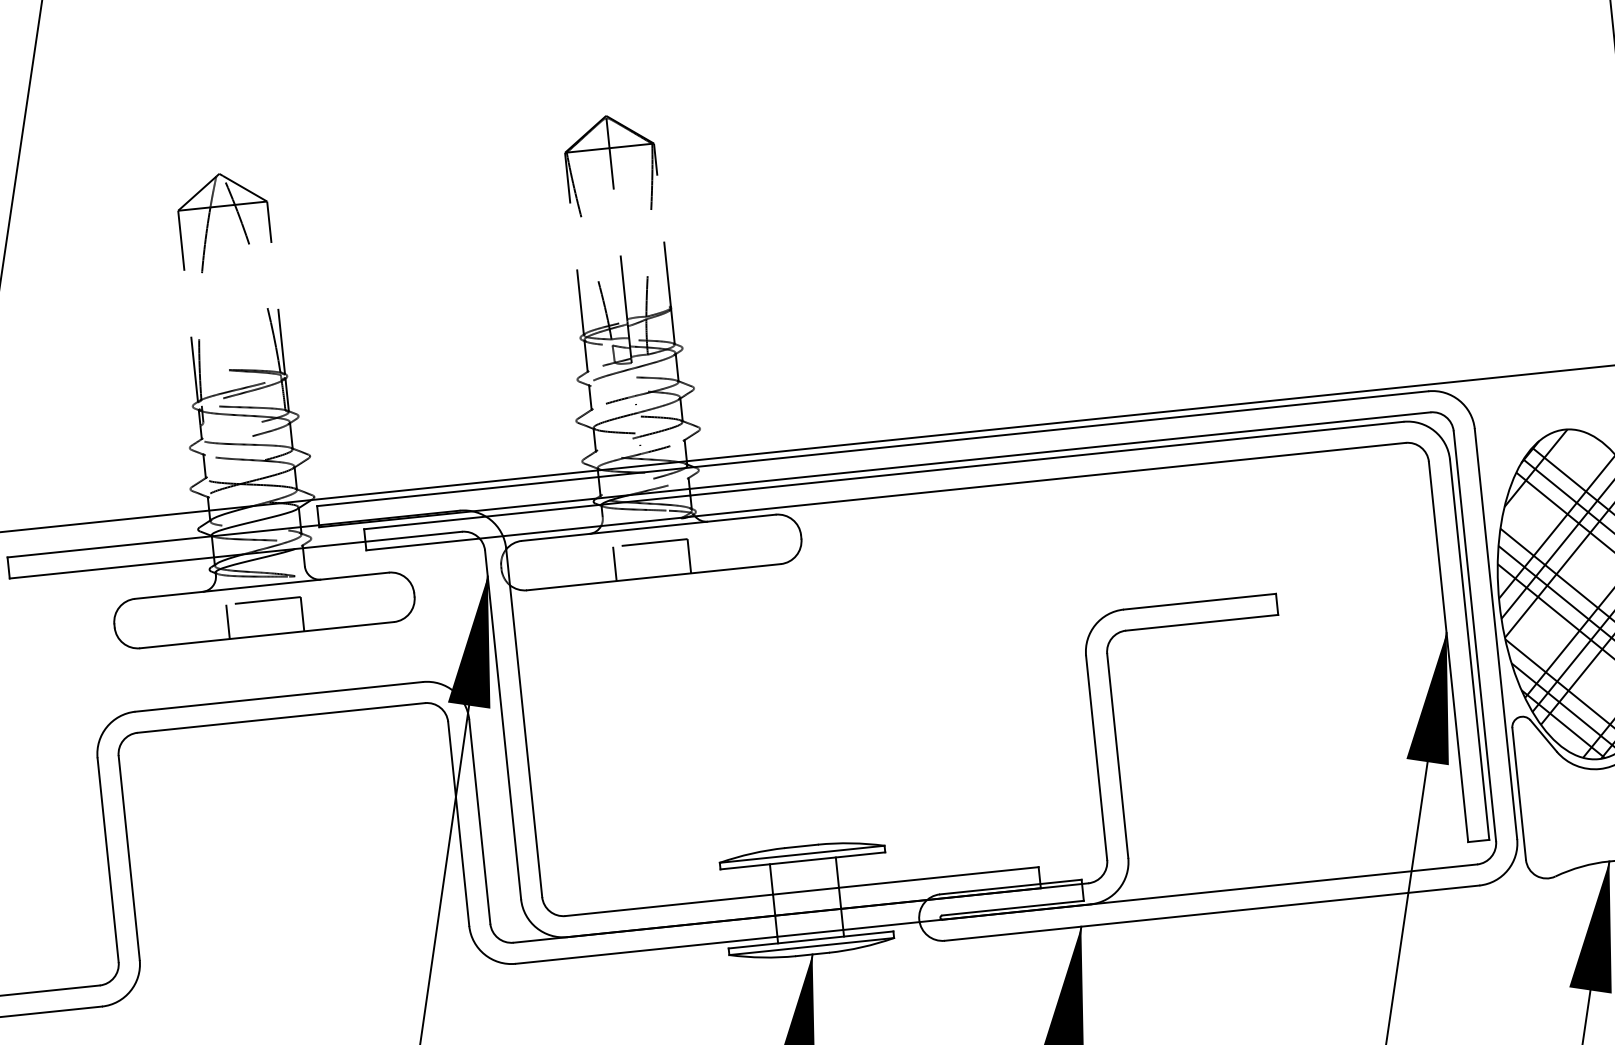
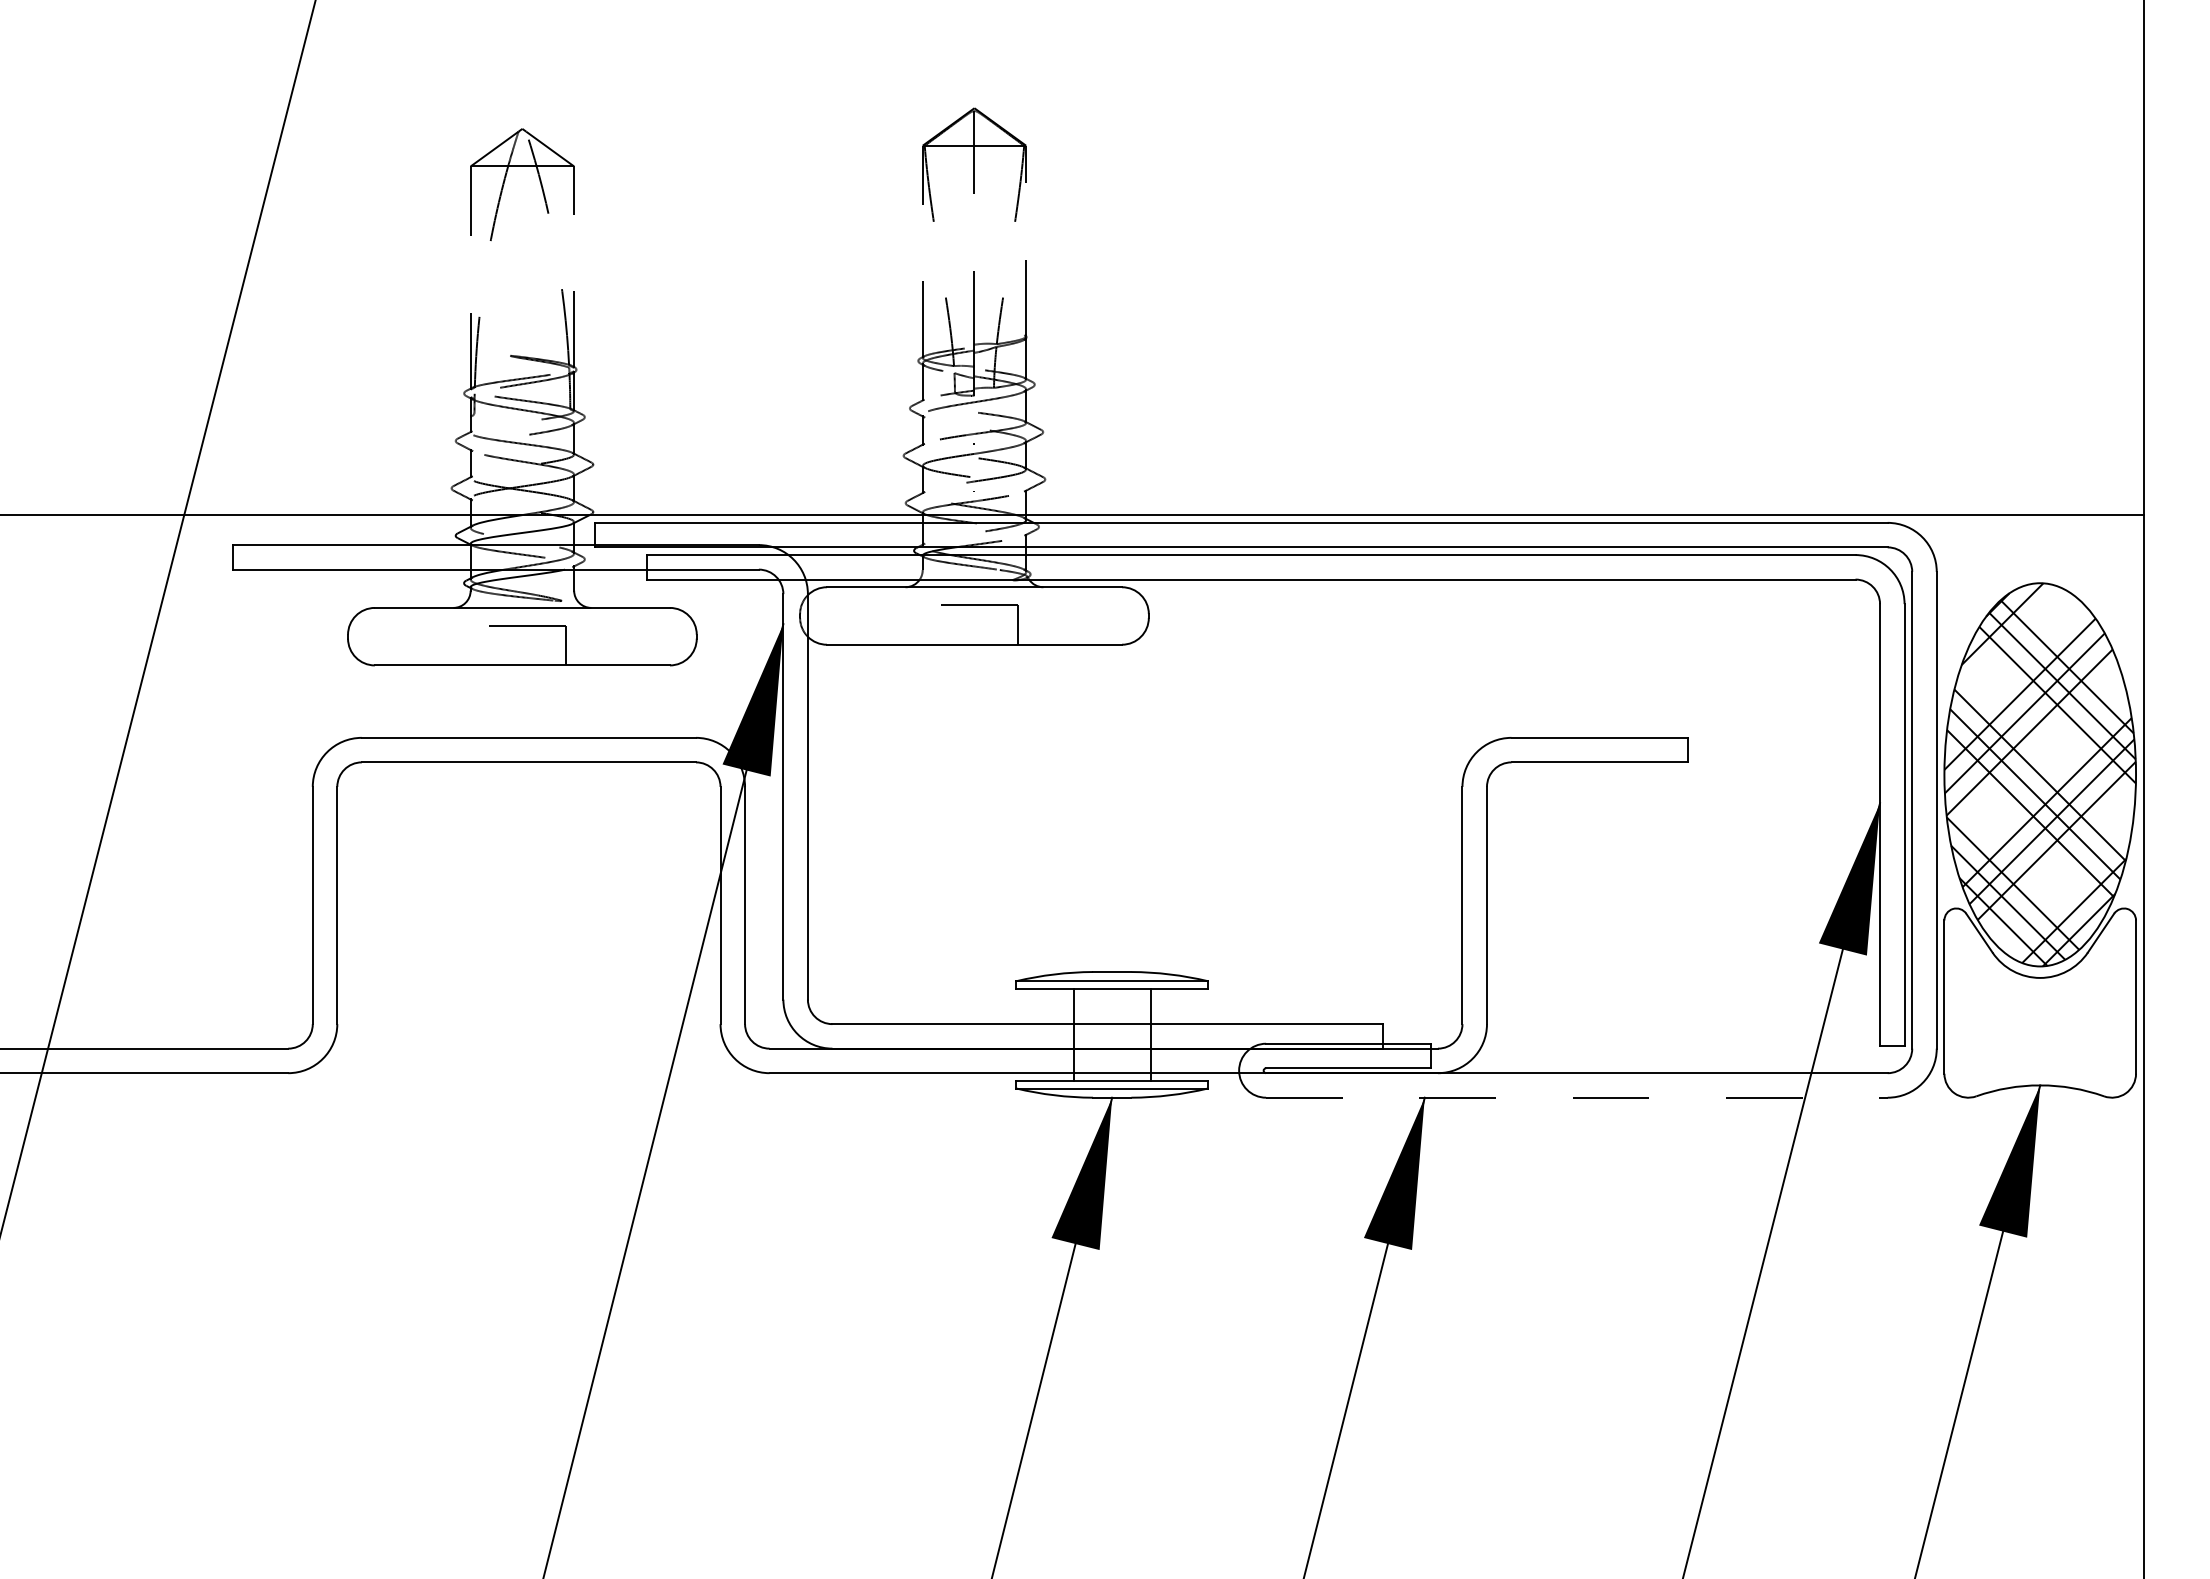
line: (615, 563) -> (931, 624), removed
line: (228, 621) -> (479, 645), removed
line: (1211, 913) -> (1576, 1097), solid -> dashed

